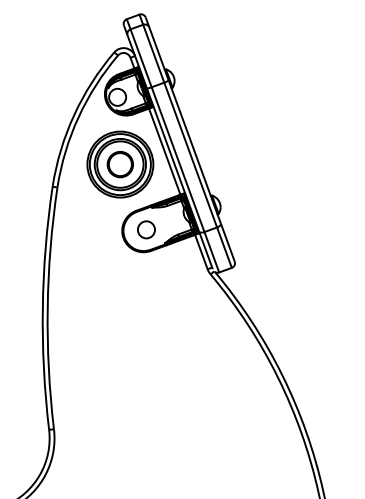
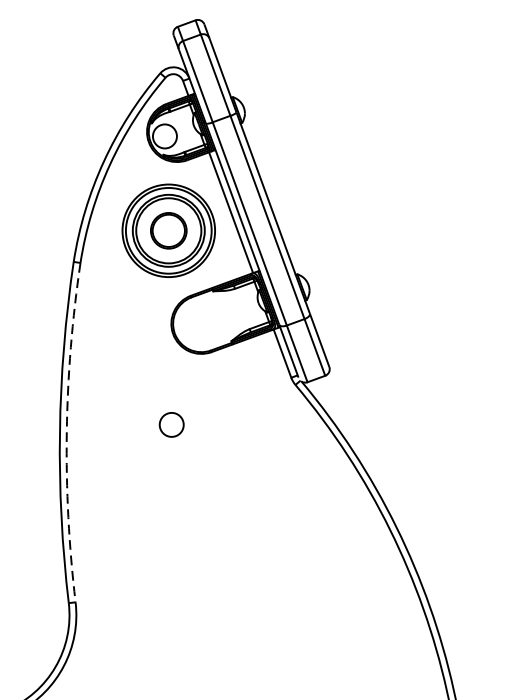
circle: (146, 229) -> (171, 424), moved
arc: (47, 308) -> (66, 432), solid -> dashed

